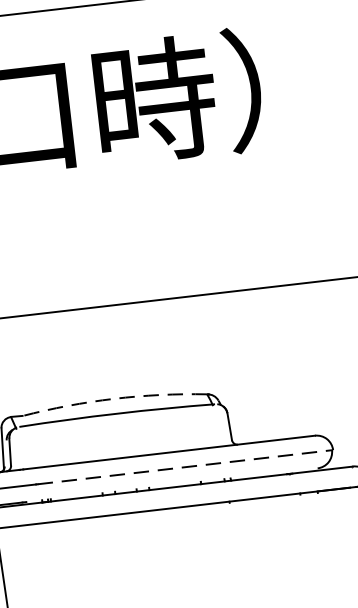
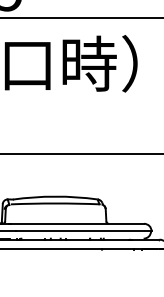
arc: (114, 398) -> (55, 196), dashed -> solid
line: (184, 467) -> (83, 231), dashed -> solid

